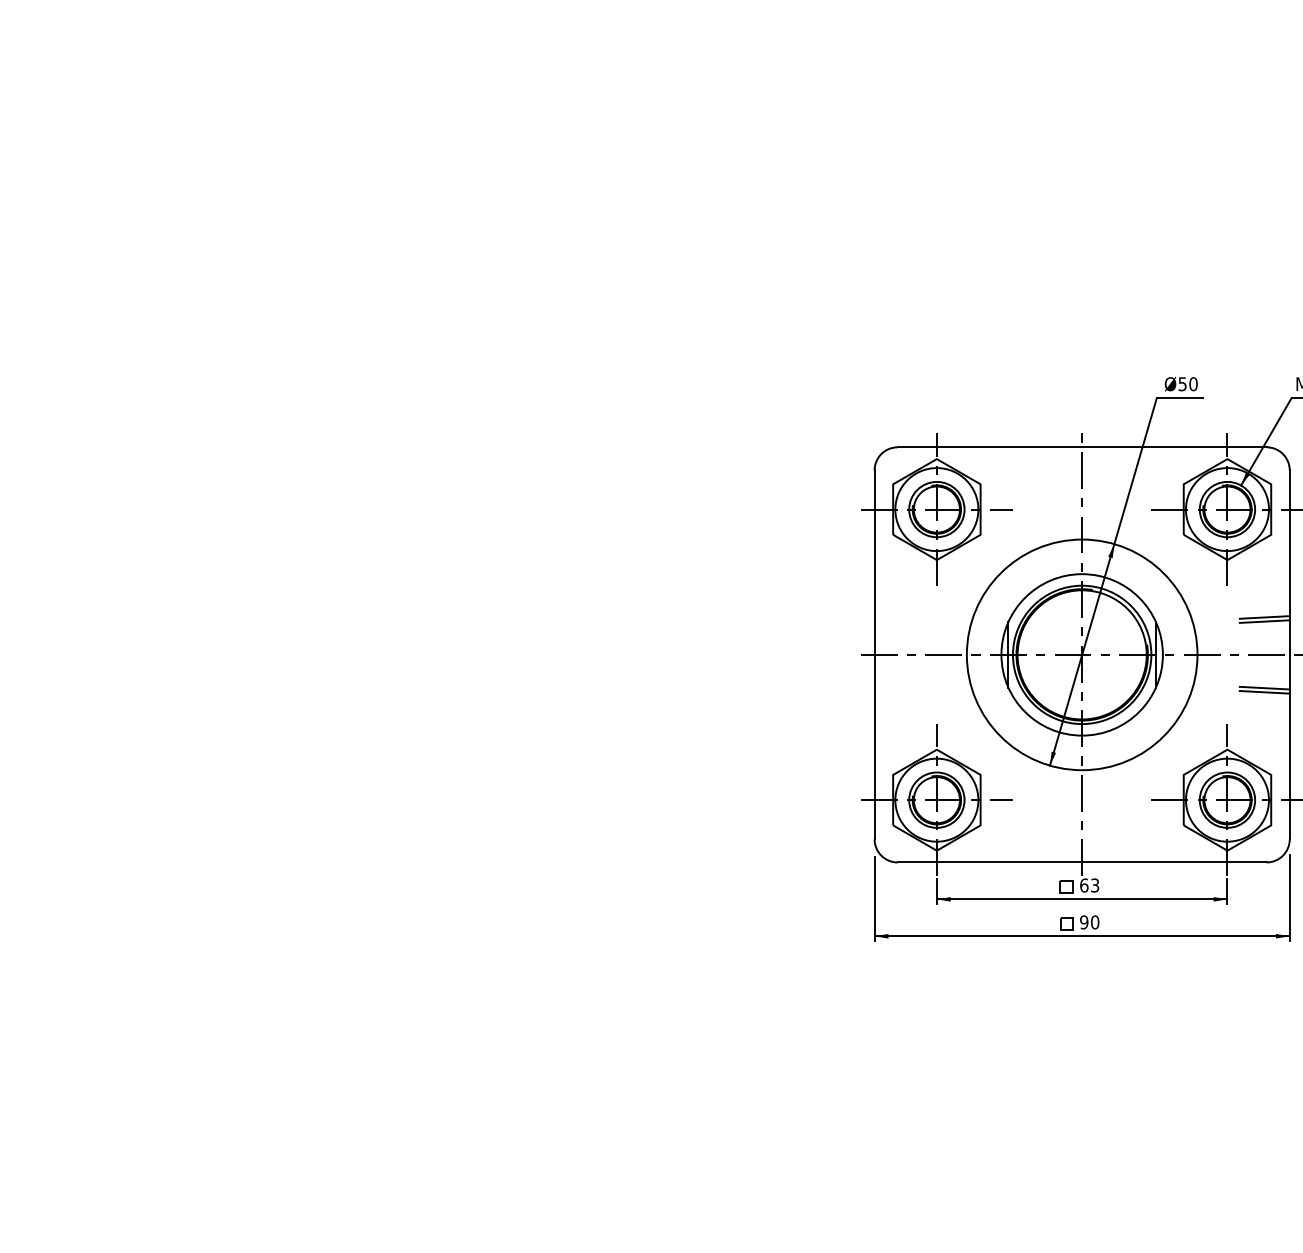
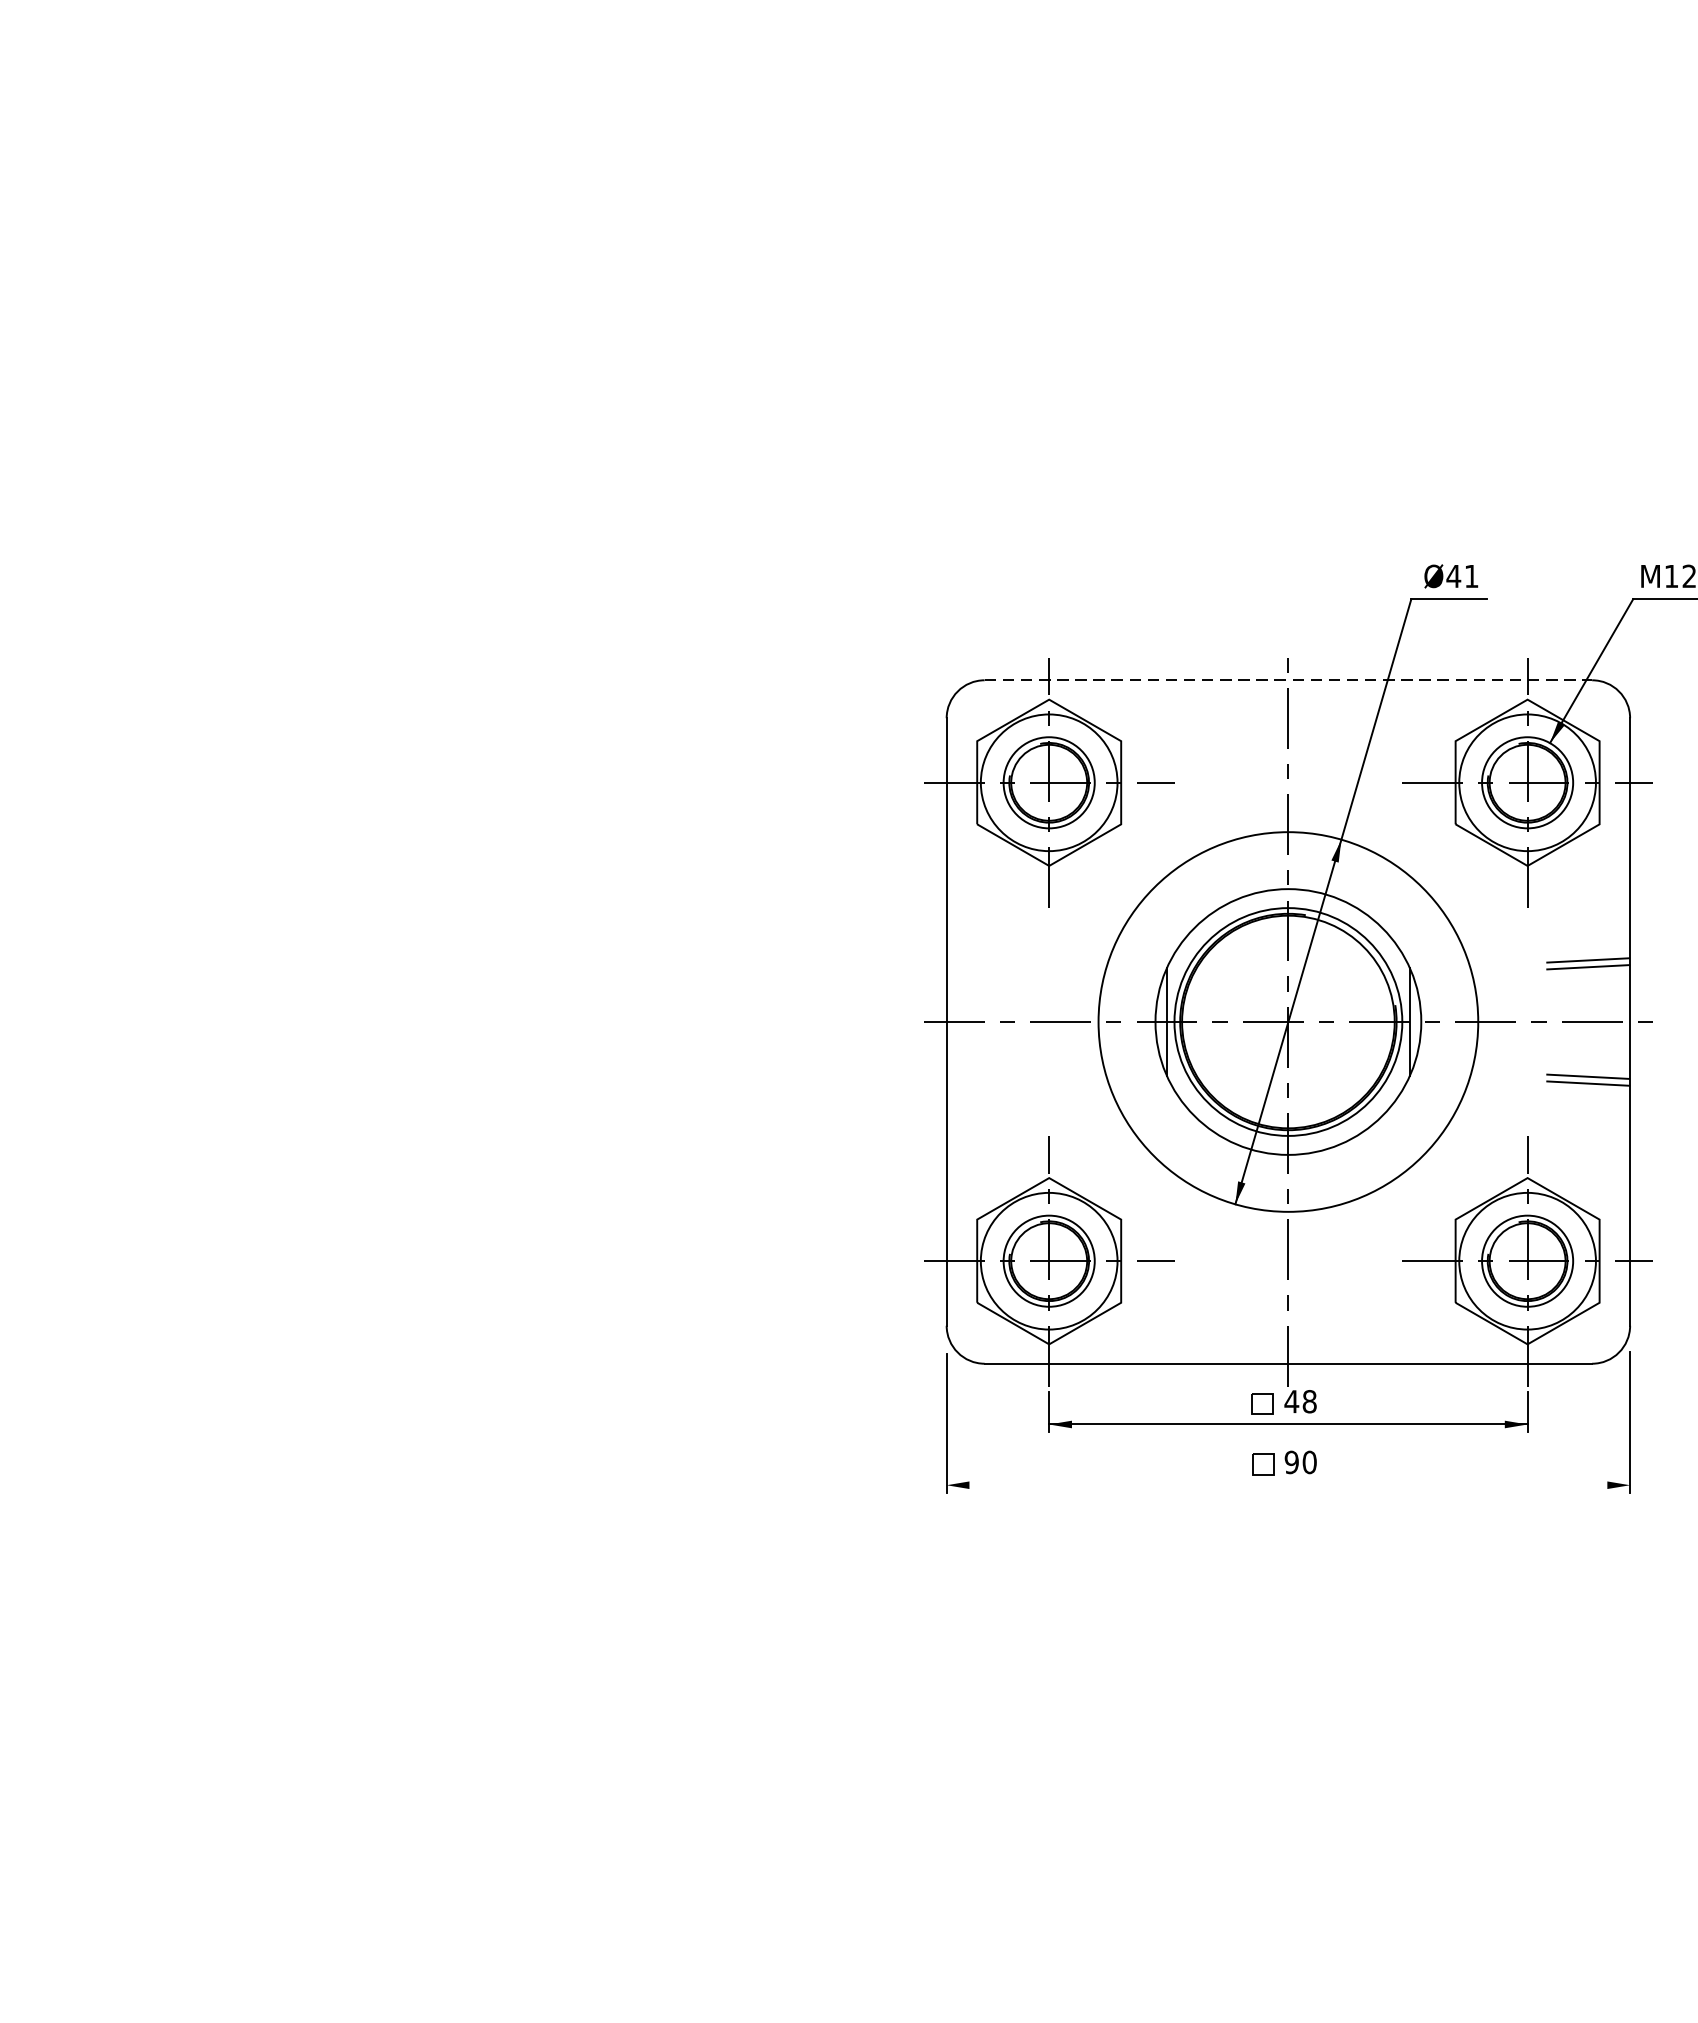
text: (1187, 384) -> (1461, 576), Ø50 -> Ø41
line: (1082, 447) -> (1288, 680), solid -> dashed
text: (1089, 885) -> (1300, 1401), 63 -> 48
line: (1081, 936) -> (1287, 1485), removed

